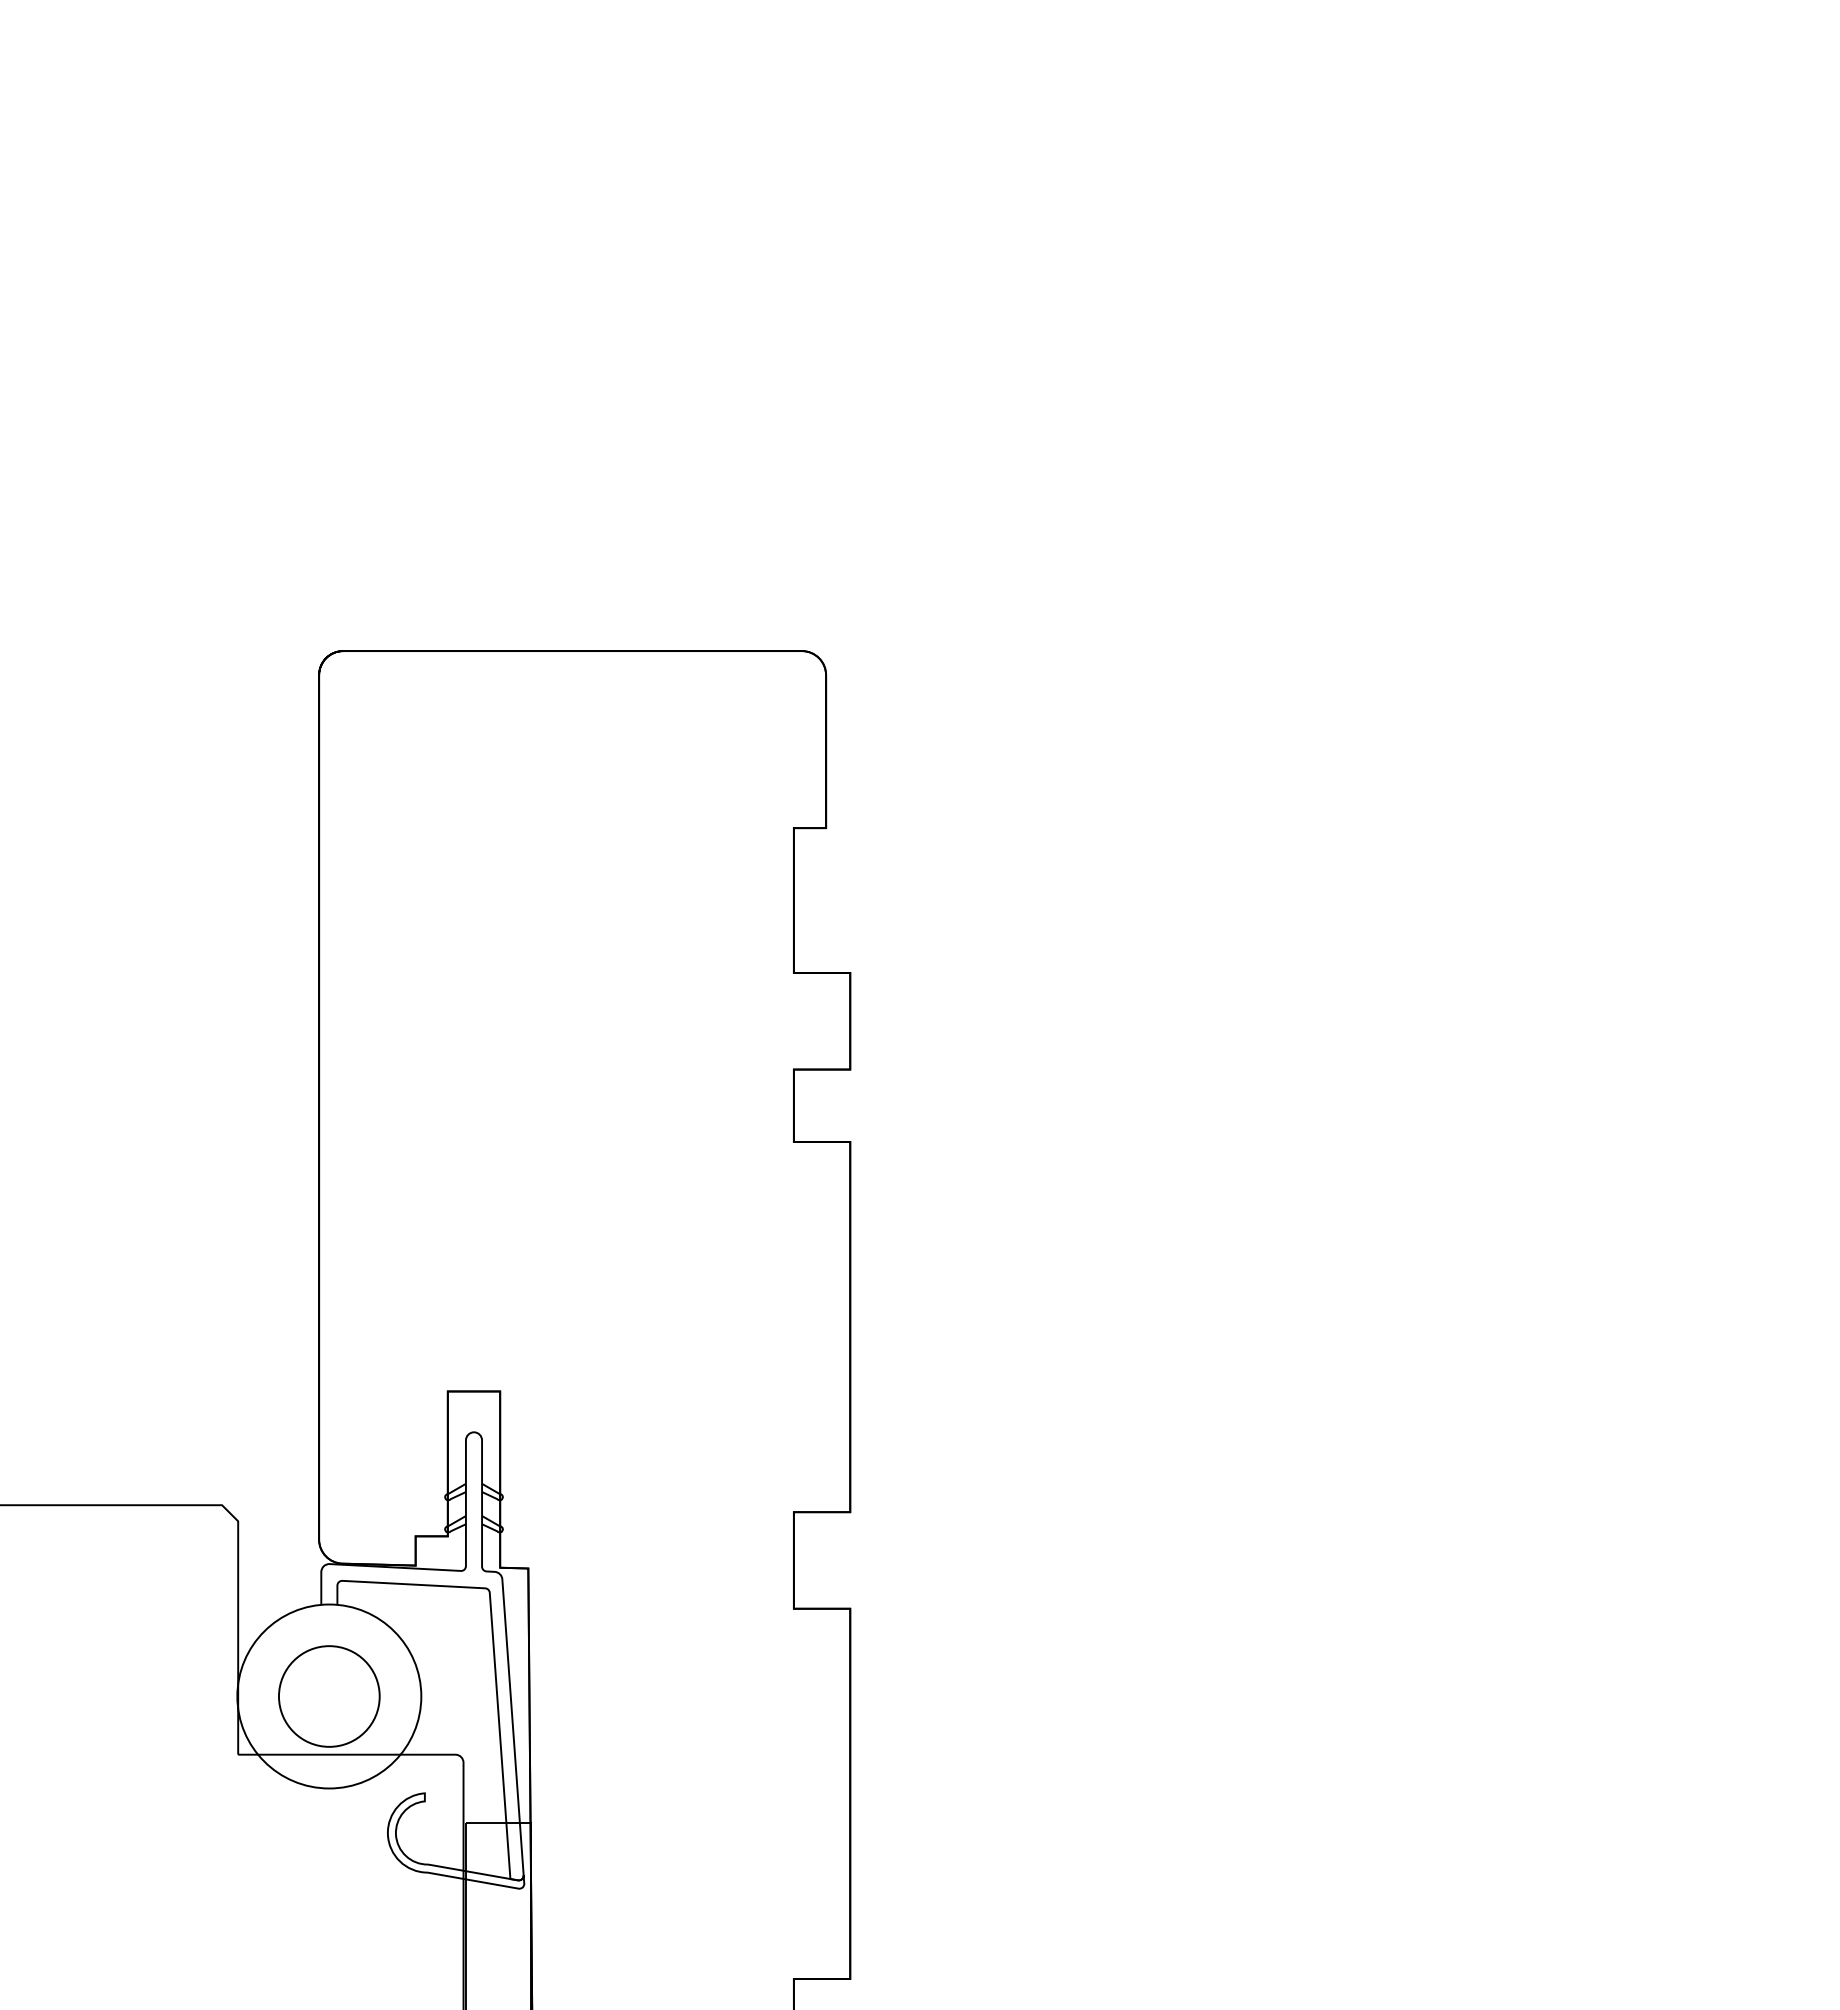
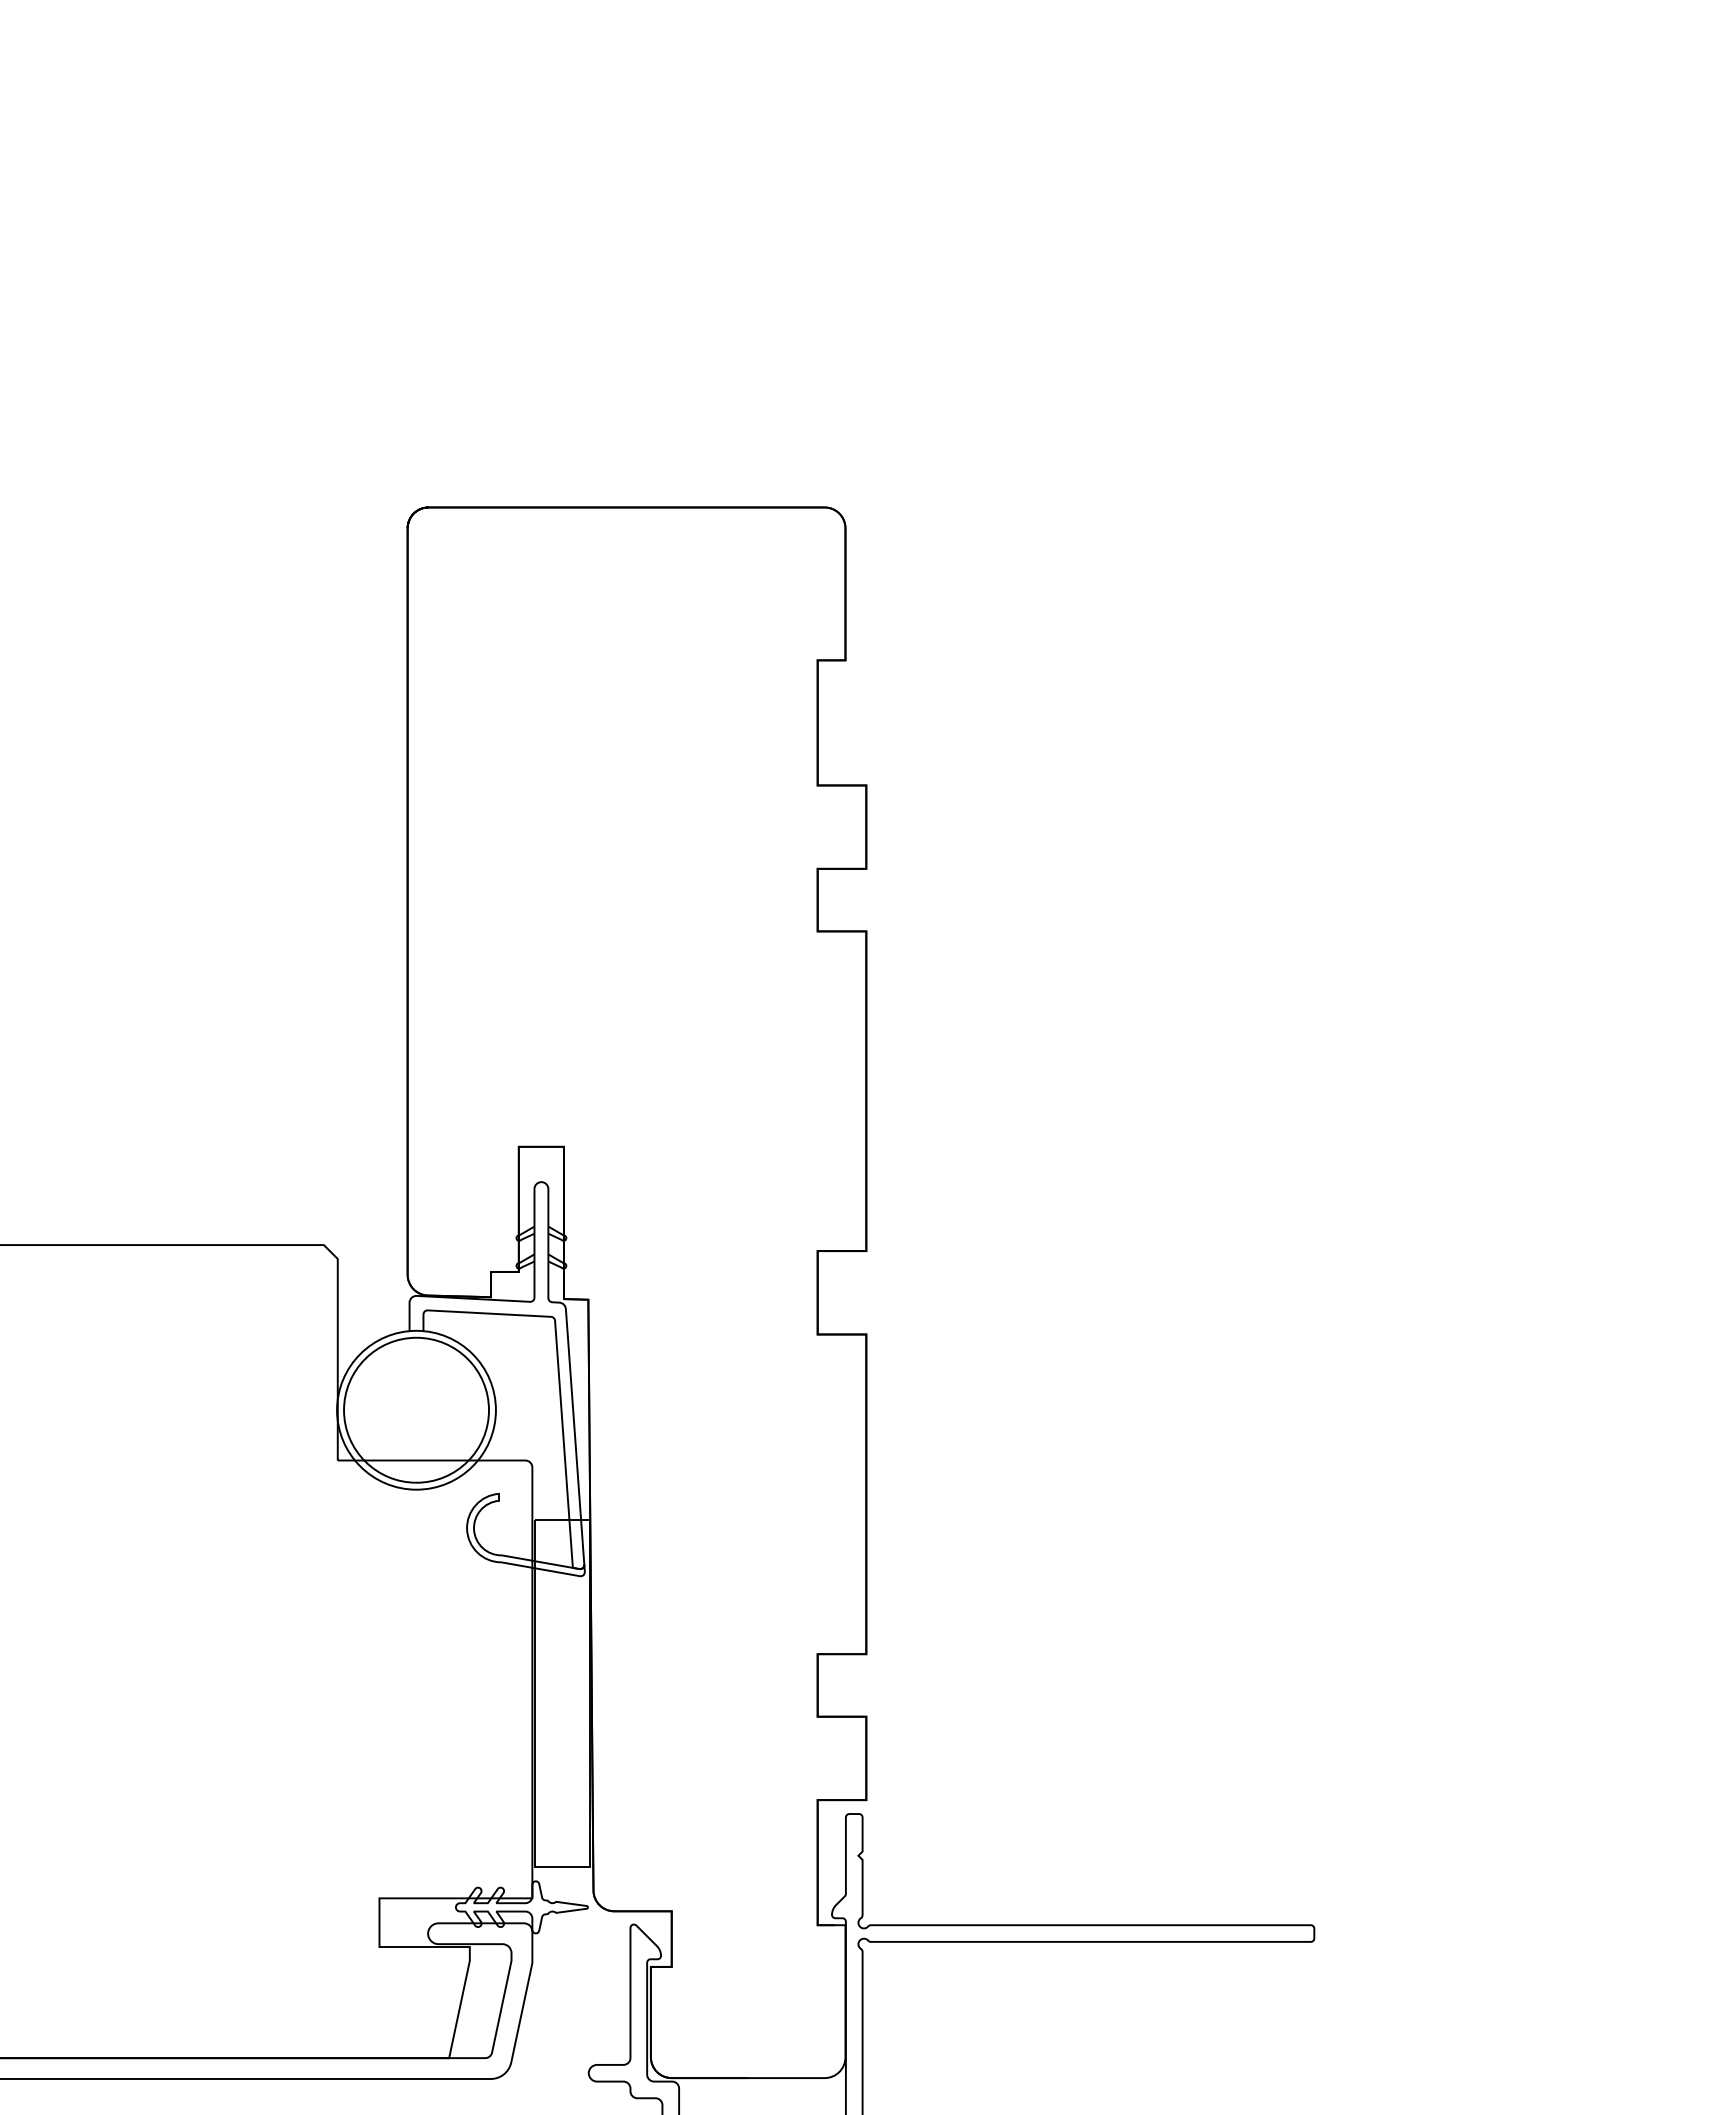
circle: (329, 1695) -> (416, 1409), size x1.67

